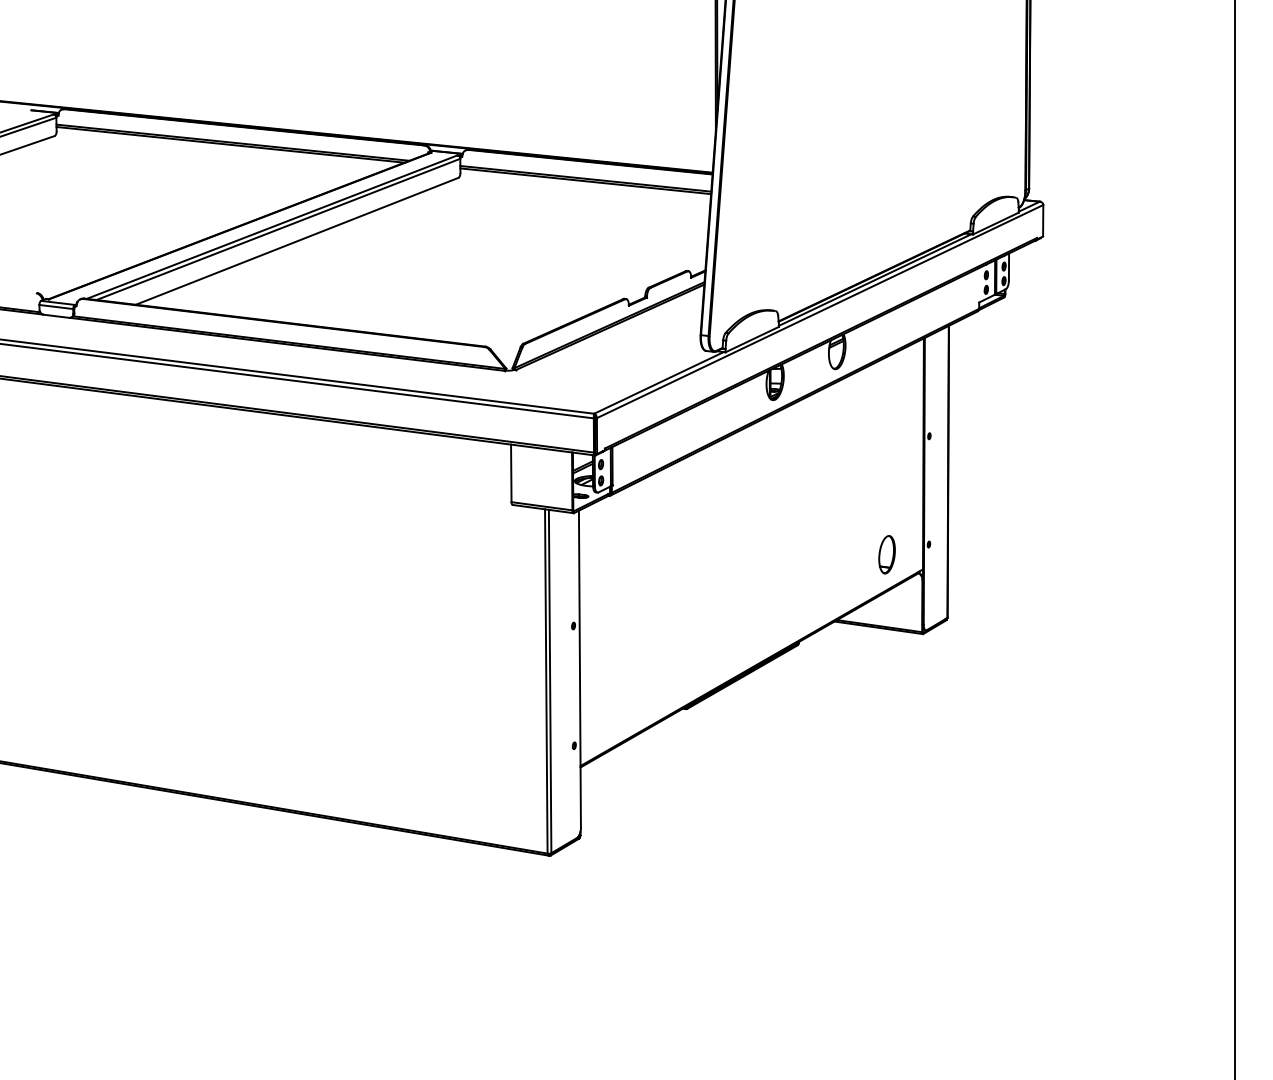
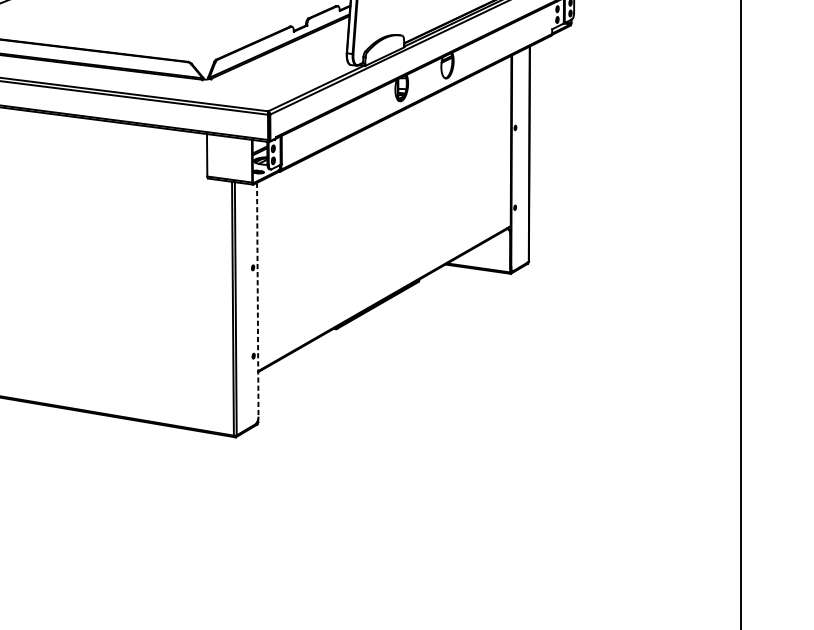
part: (886, 554) -> (483, 215), removed
line: (579, 669) -> (257, 299), solid -> dashed

